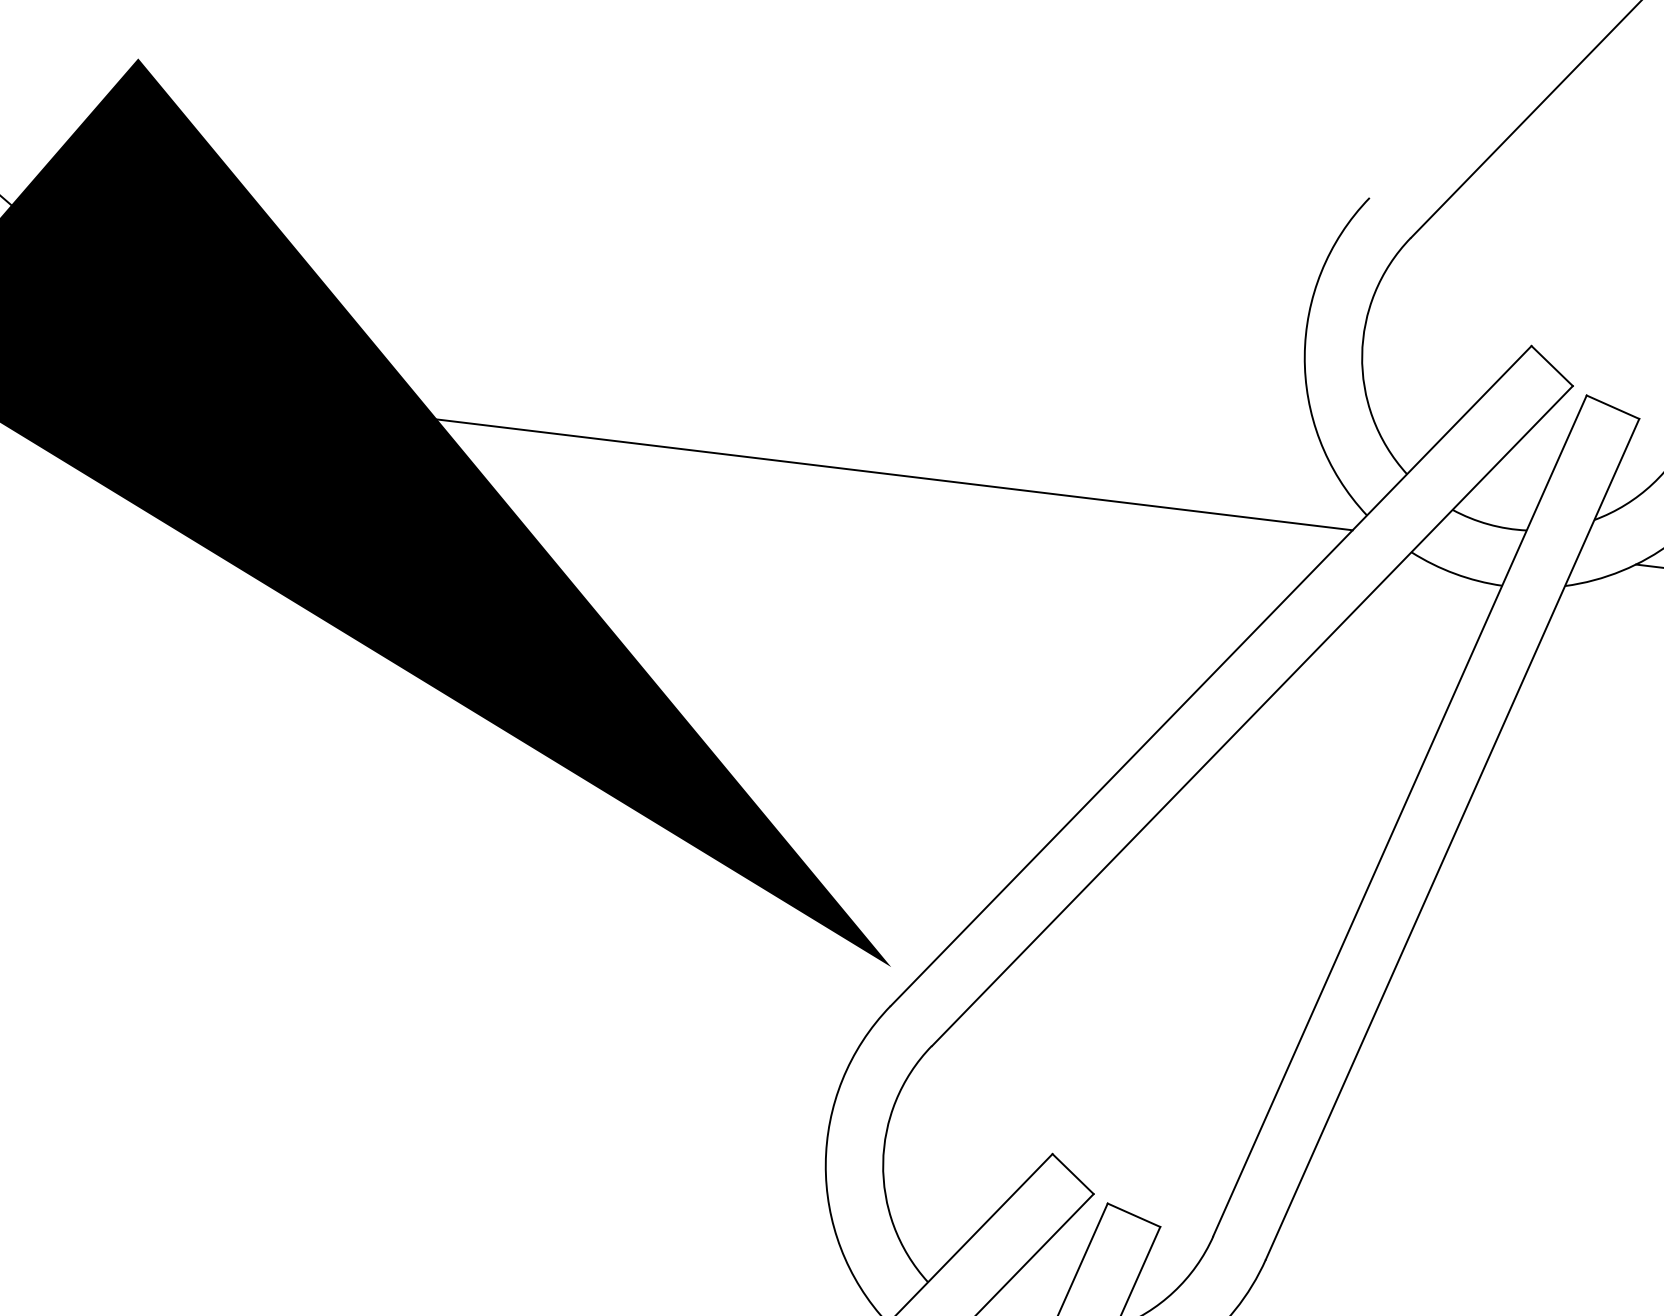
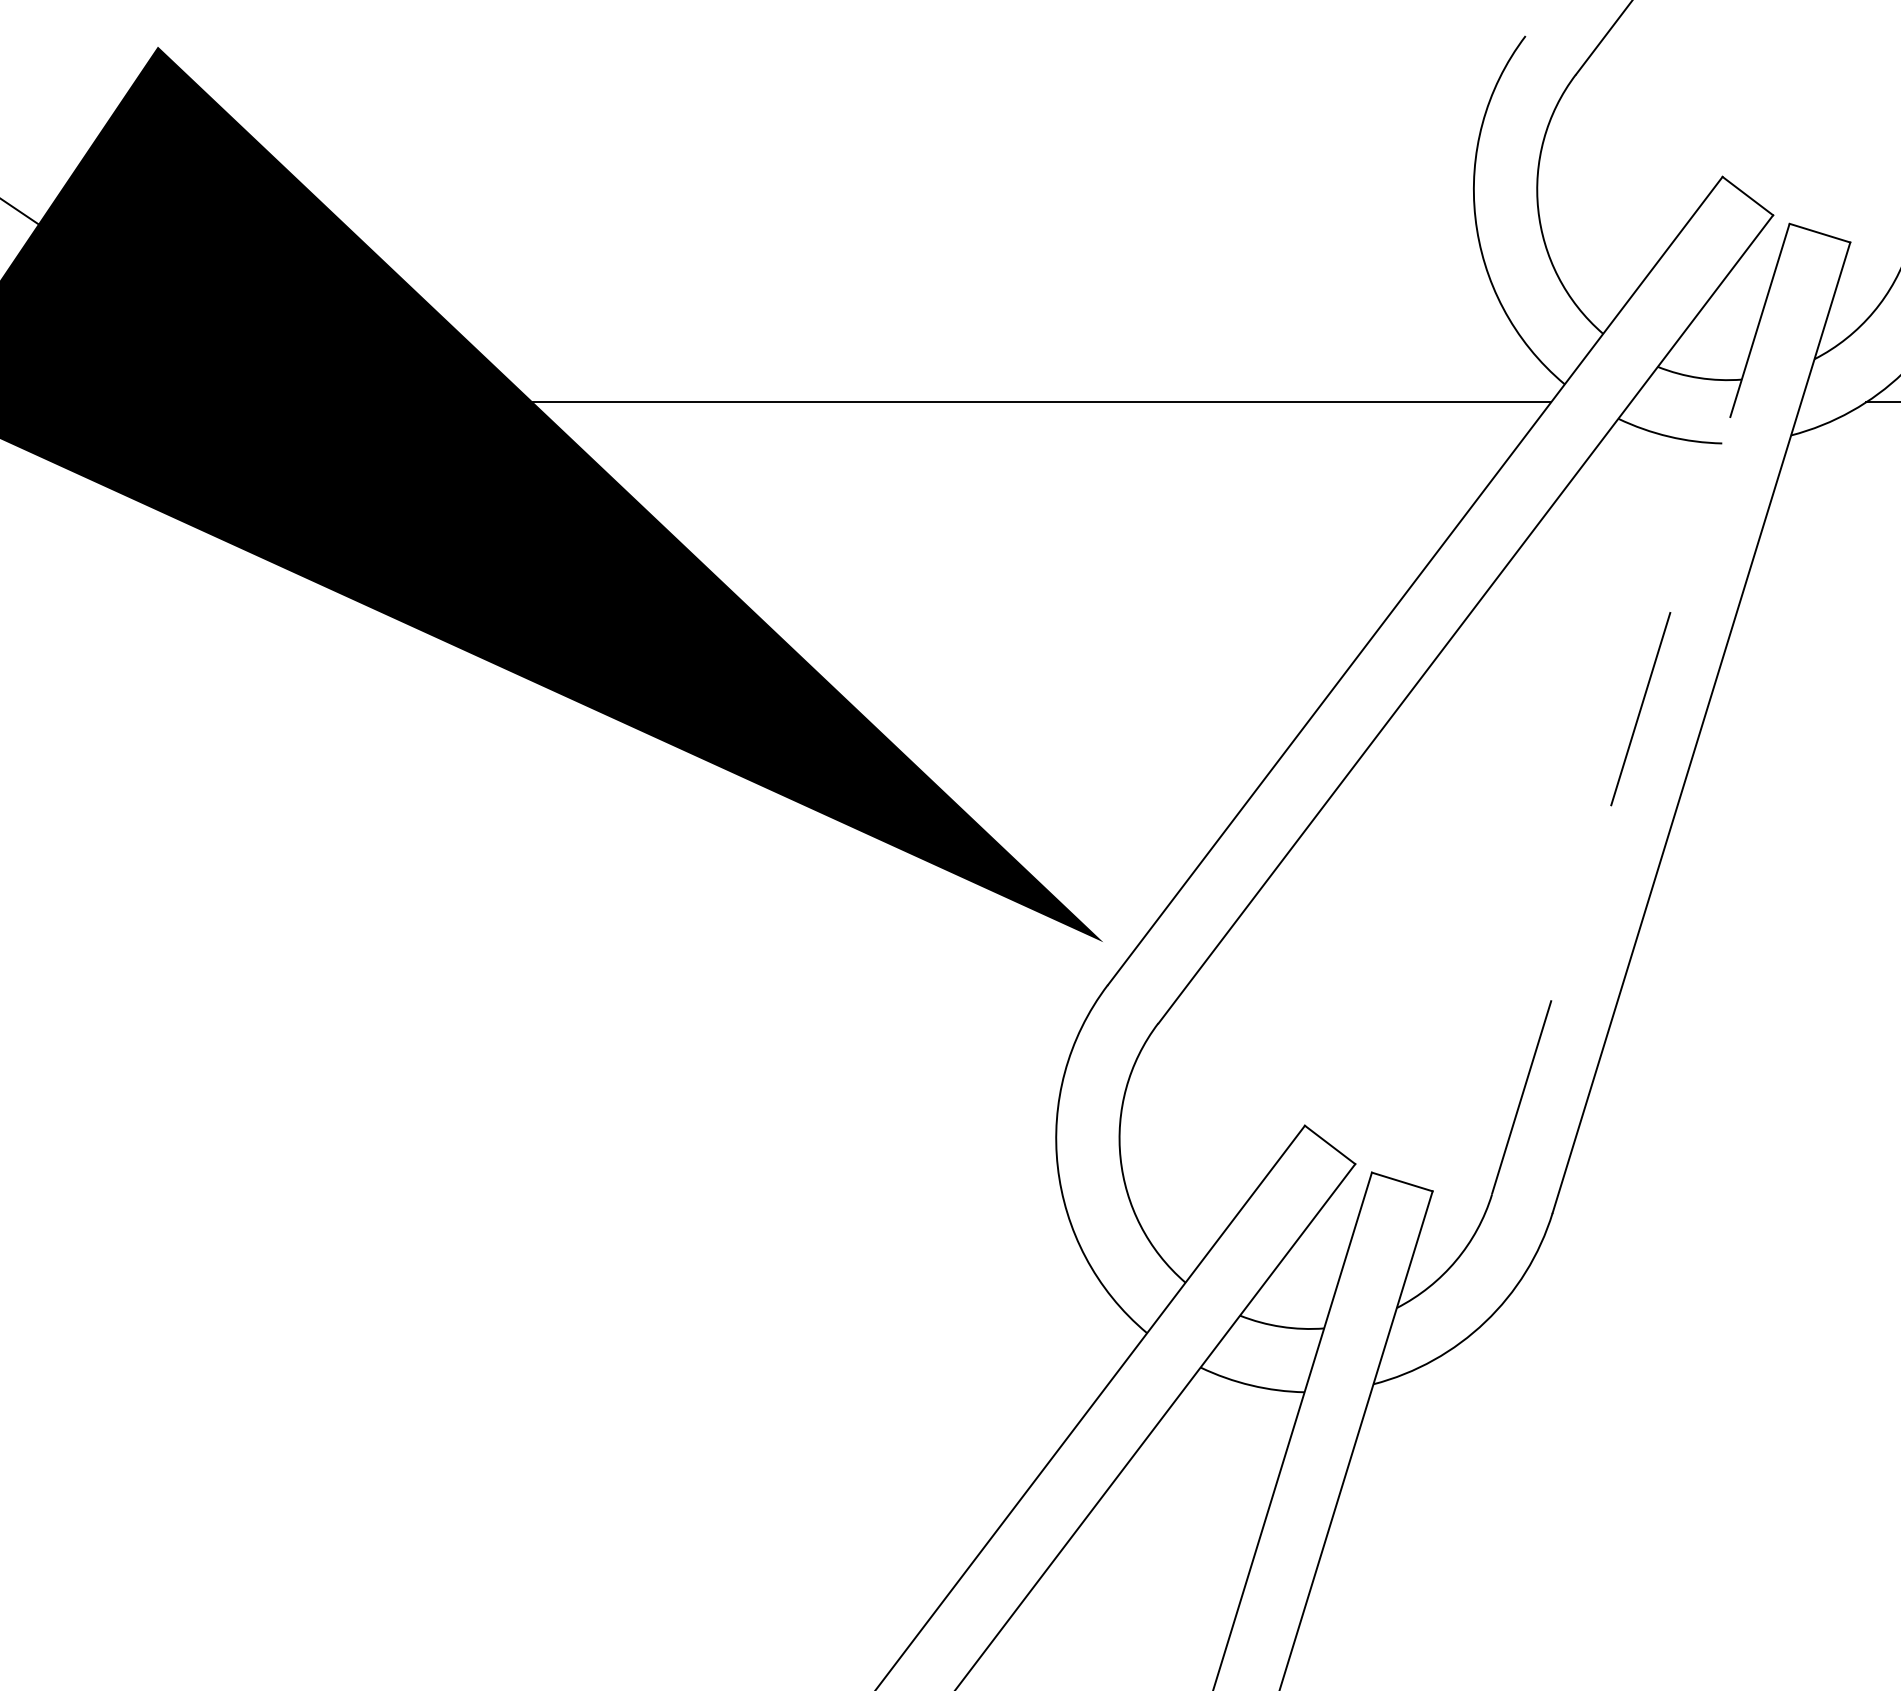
line: (1399, 816) -> (1640, 709), solid -> dashed

